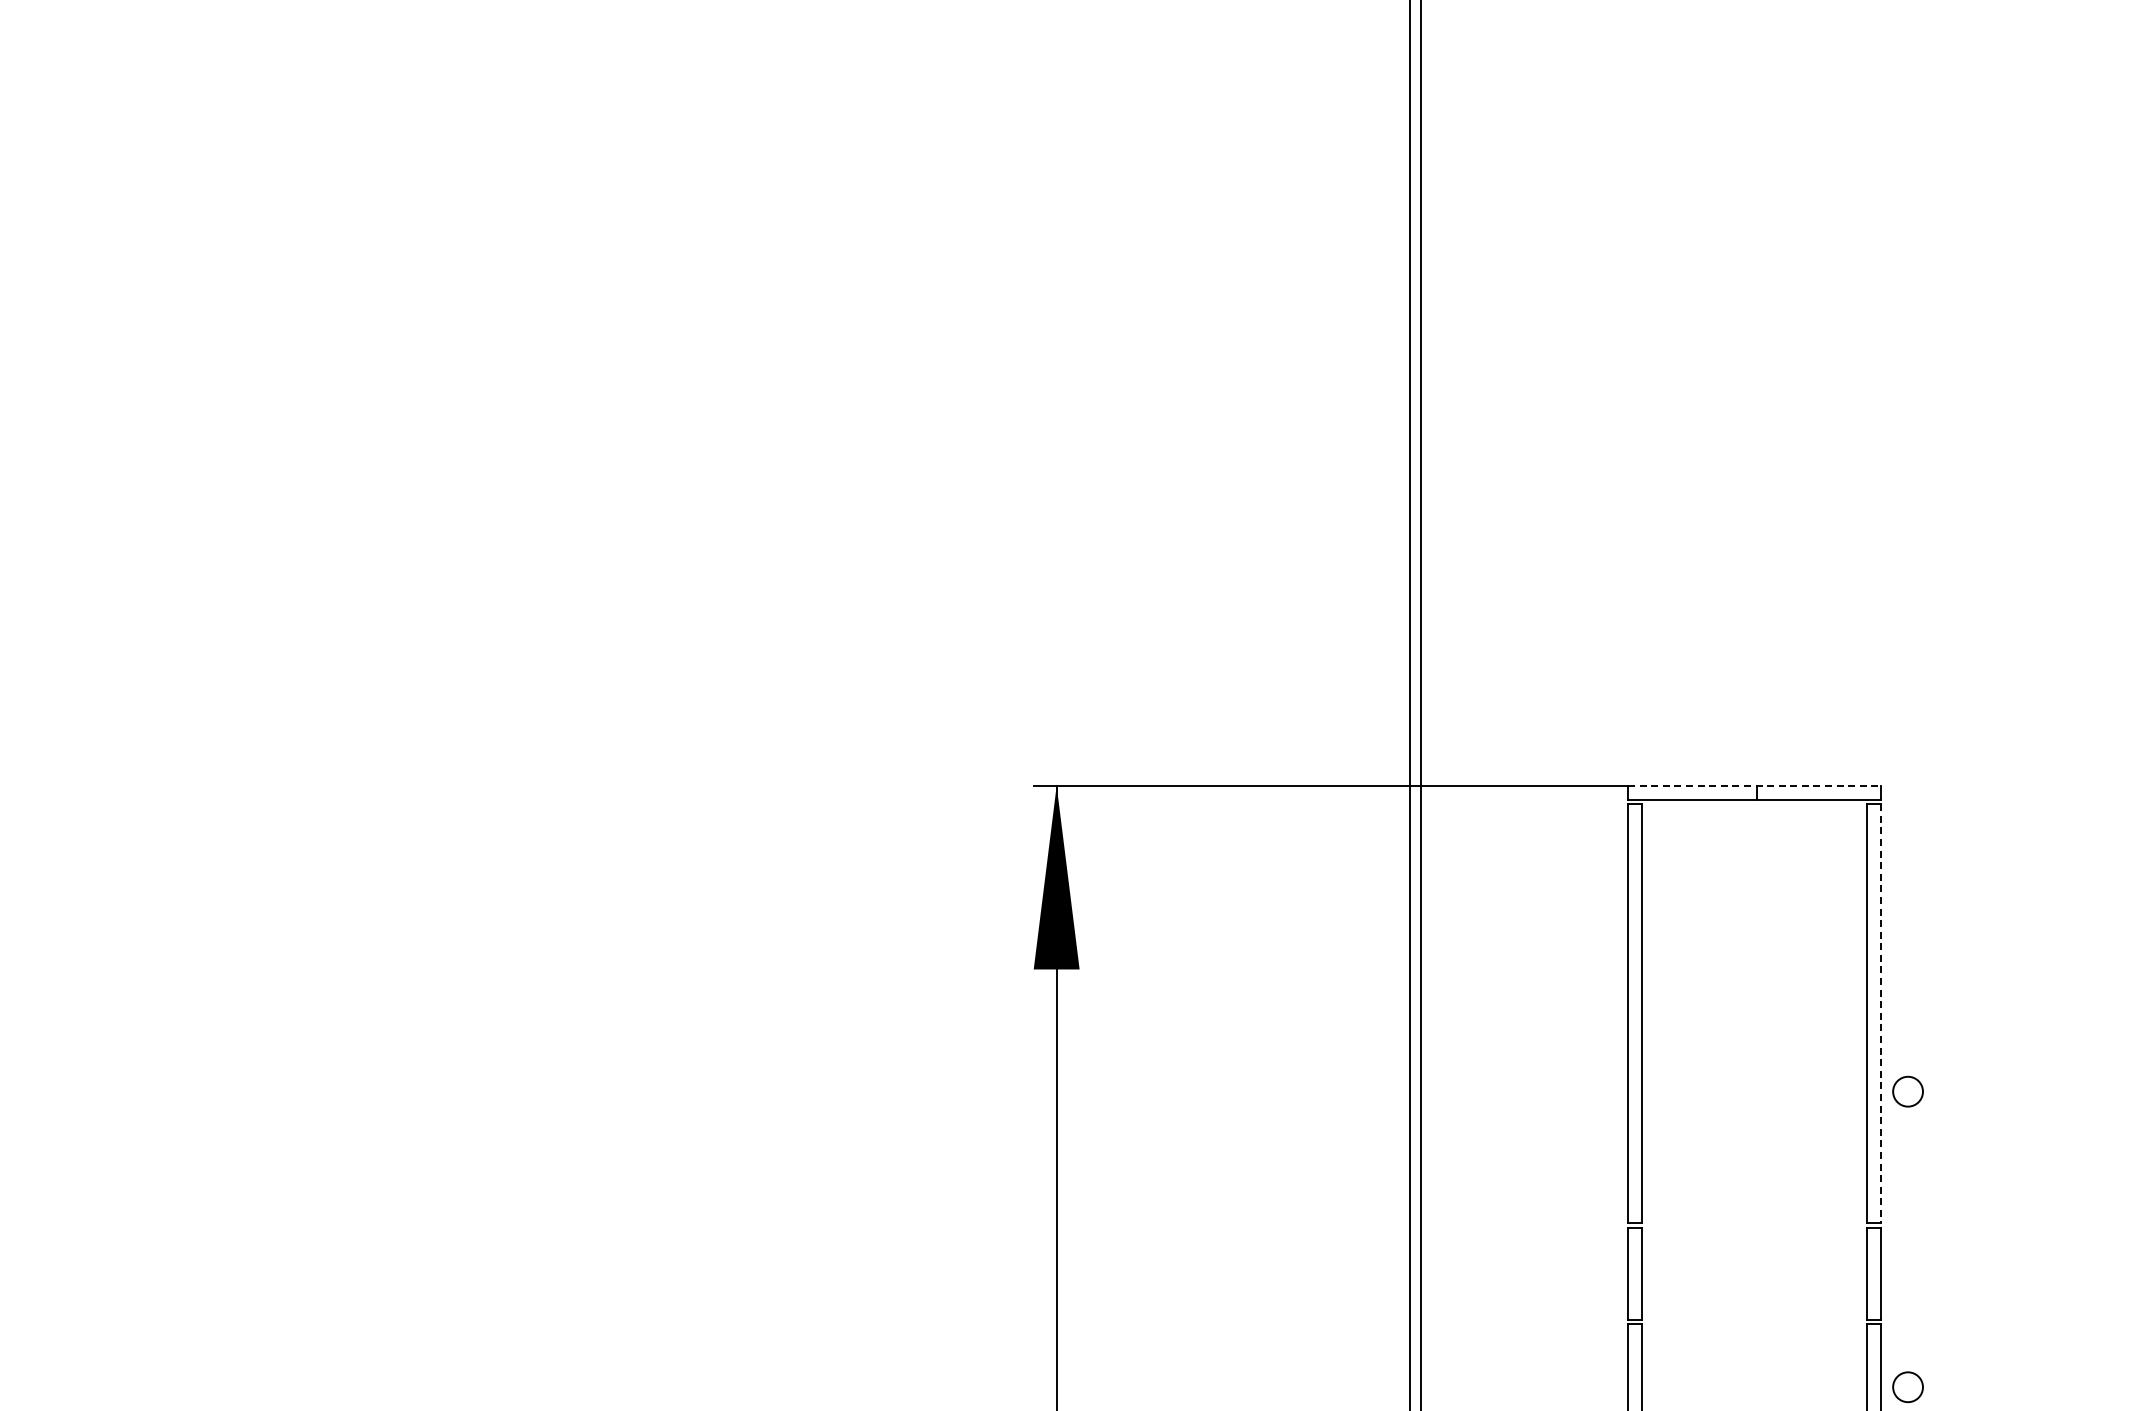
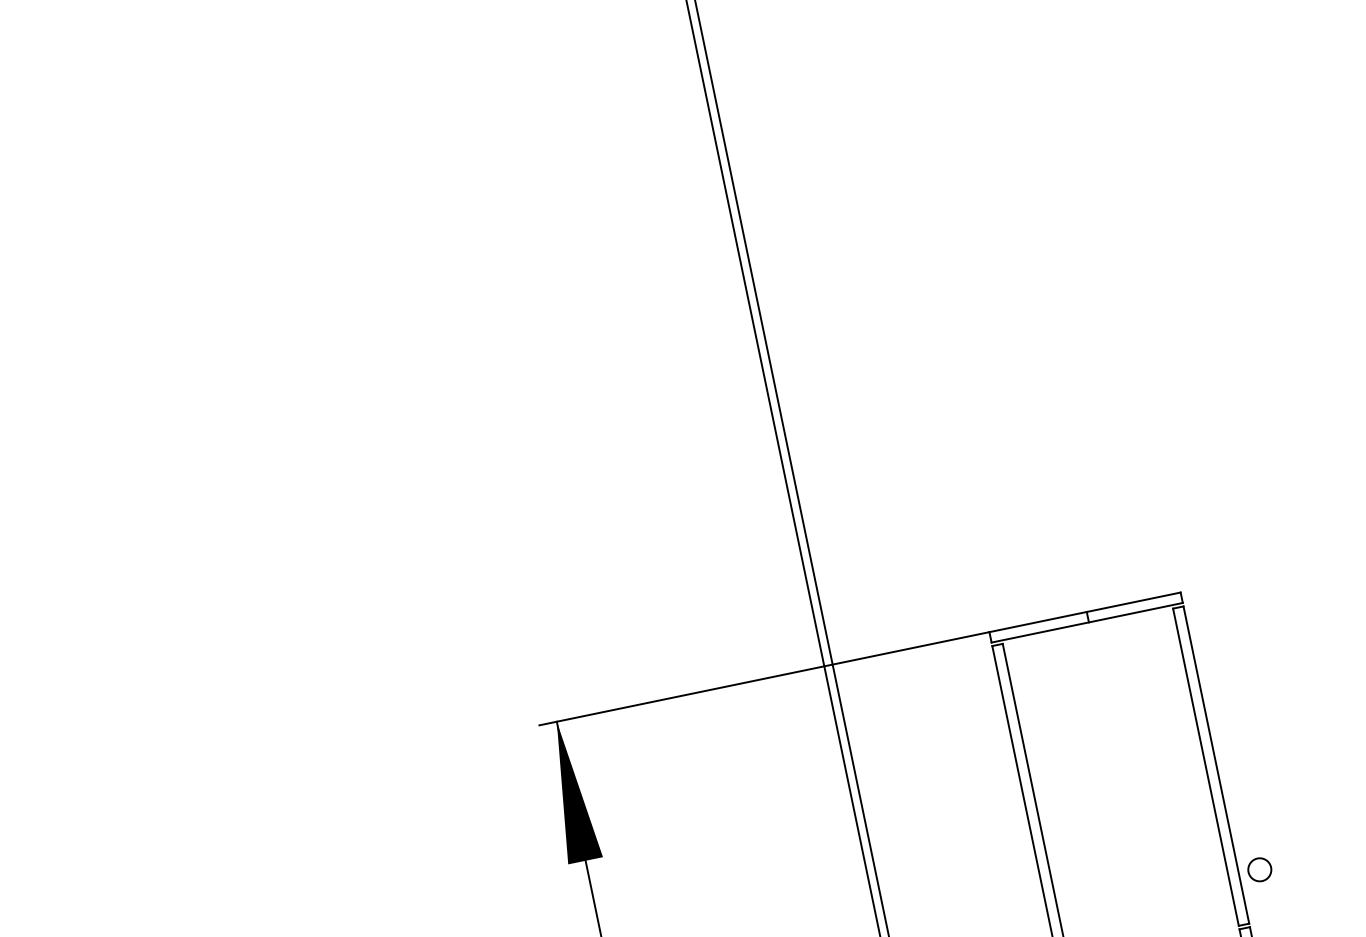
line: (1754, 785) -> (1085, 612), dashed -> solid
line: (1880, 1014) -> (1216, 765), dashed -> solid
circle: (1907, 1091) -> (1259, 869), moved

